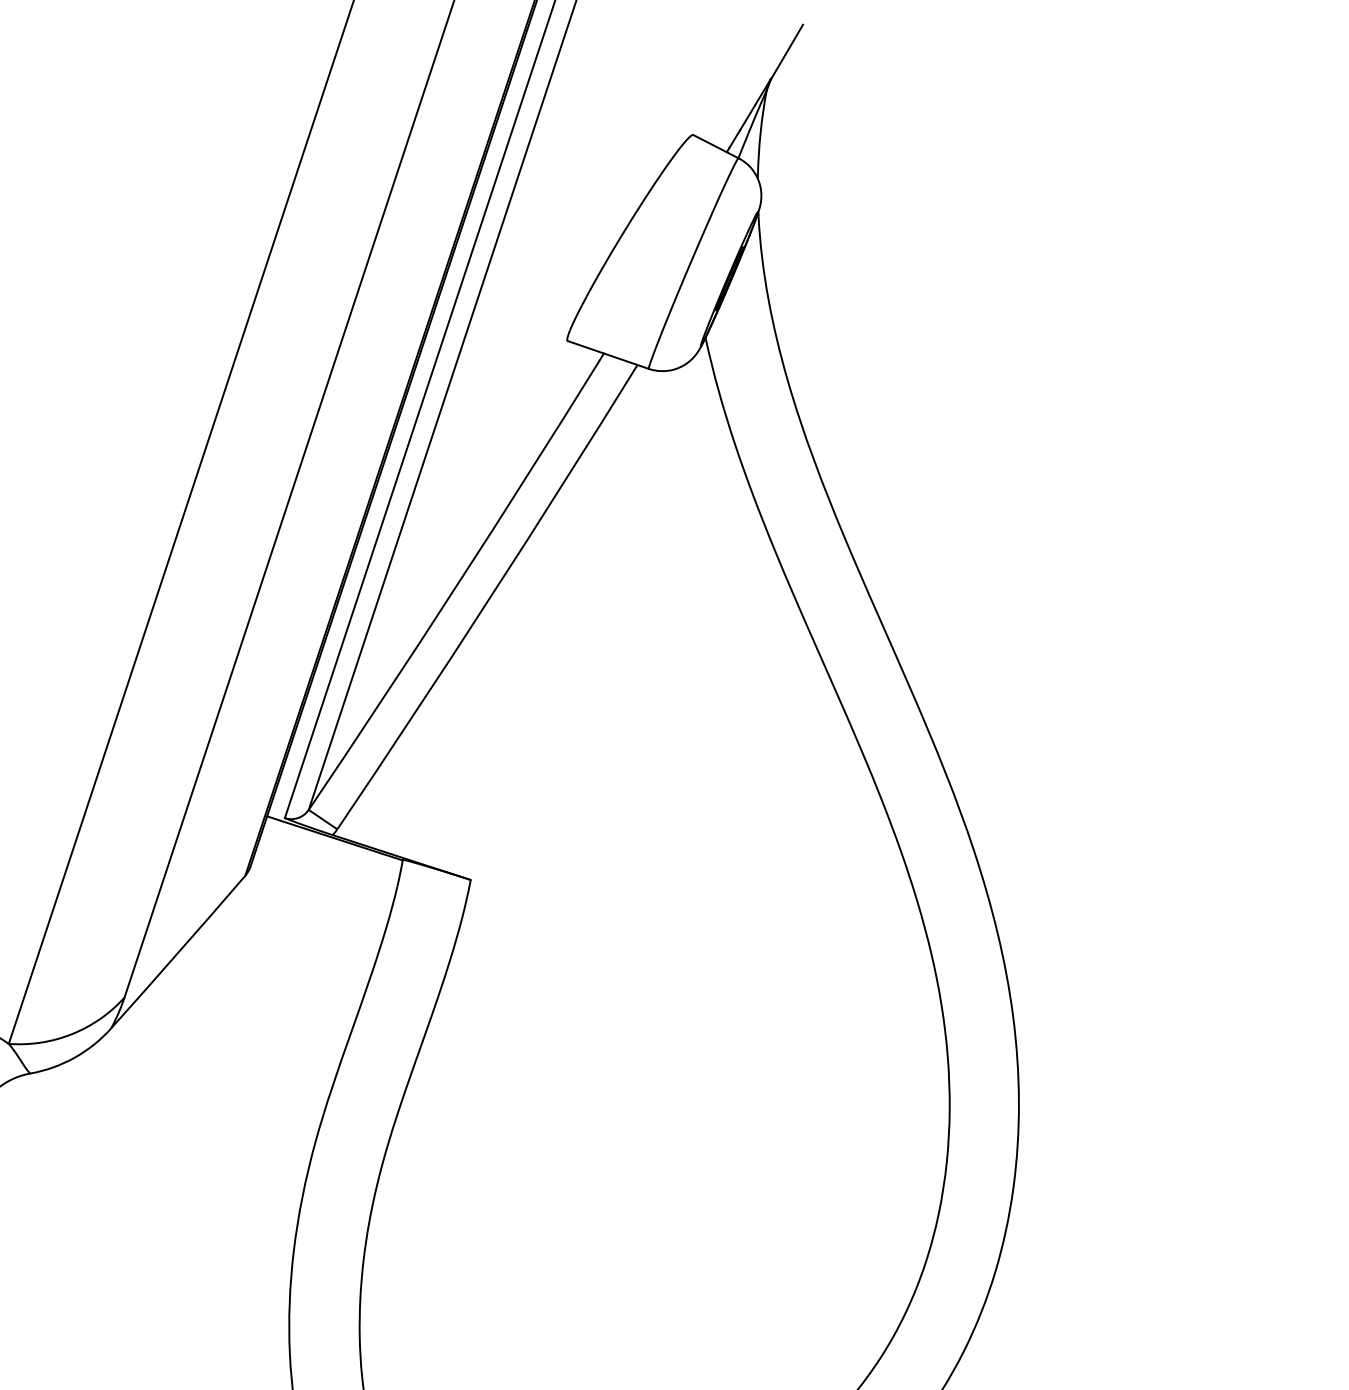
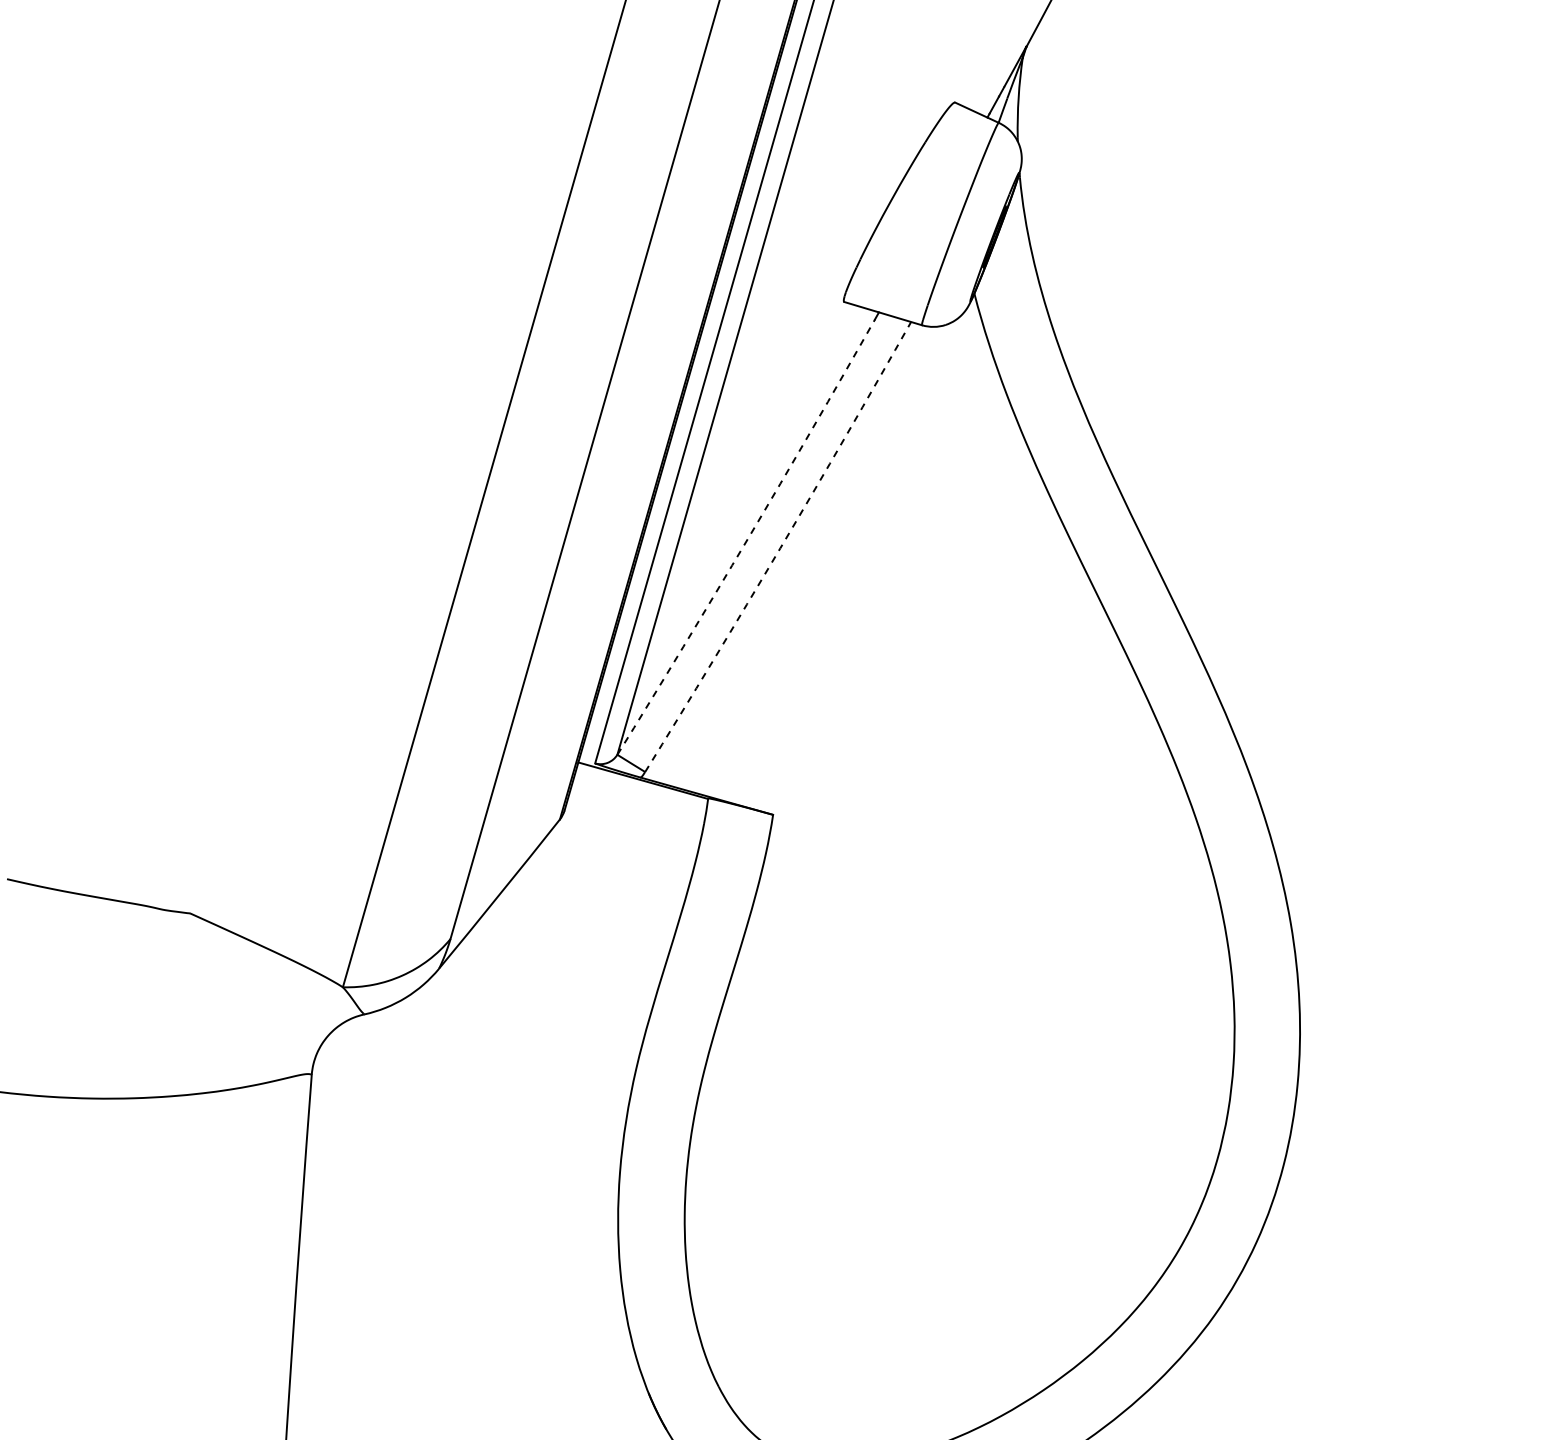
arc: (456, 586) -> (748, 538), solid -> dashed
arc: (489, 598) -> (780, 548), solid -> dashed

